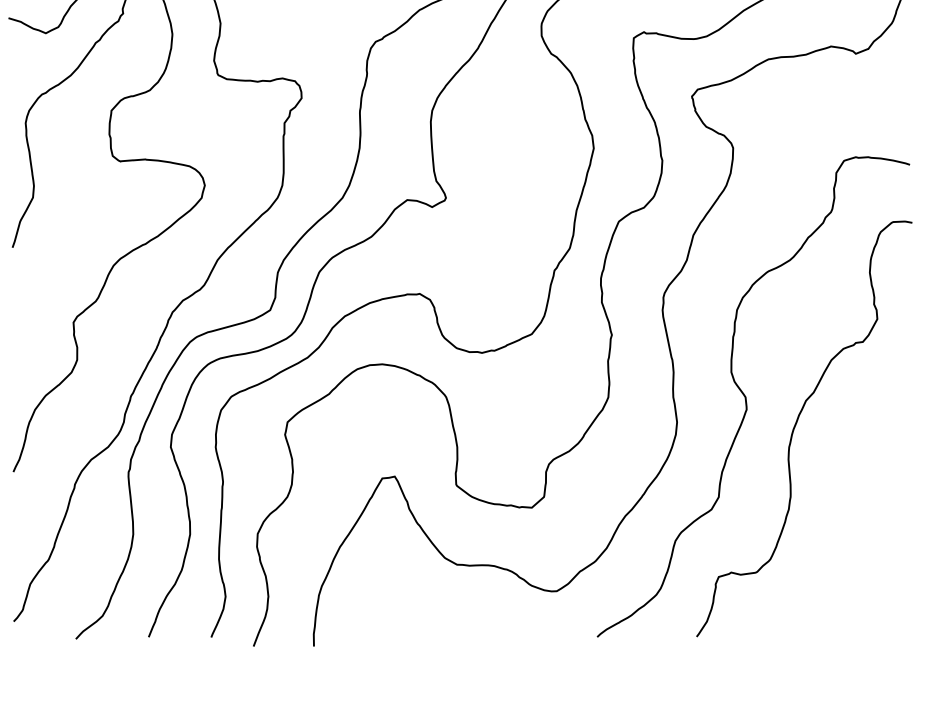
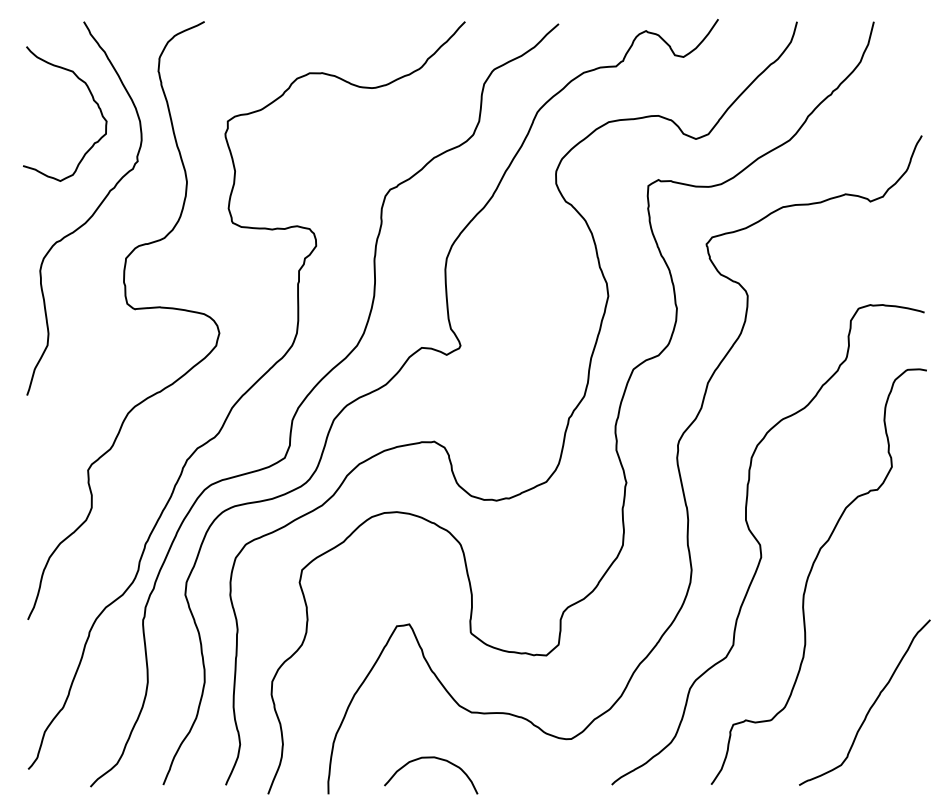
curve: (855, 558) -> (870, 706), added
curve: (416, 610) -> (431, 758), added

